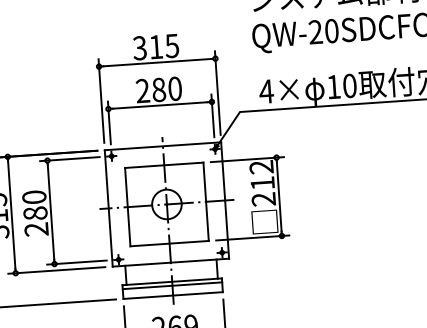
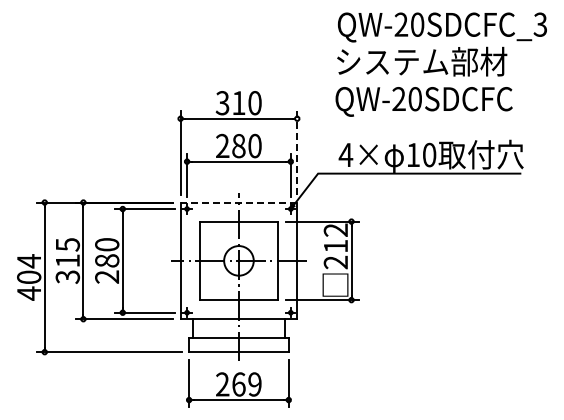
text: (171, 46) -> (254, 103), 315 -> 310
line: (218, 93) -> (297, 153), solid -> dashed
line: (162, 146) -> (238, 202), solid -> dashed
line: (172, 285) -> (238, 342), removed

